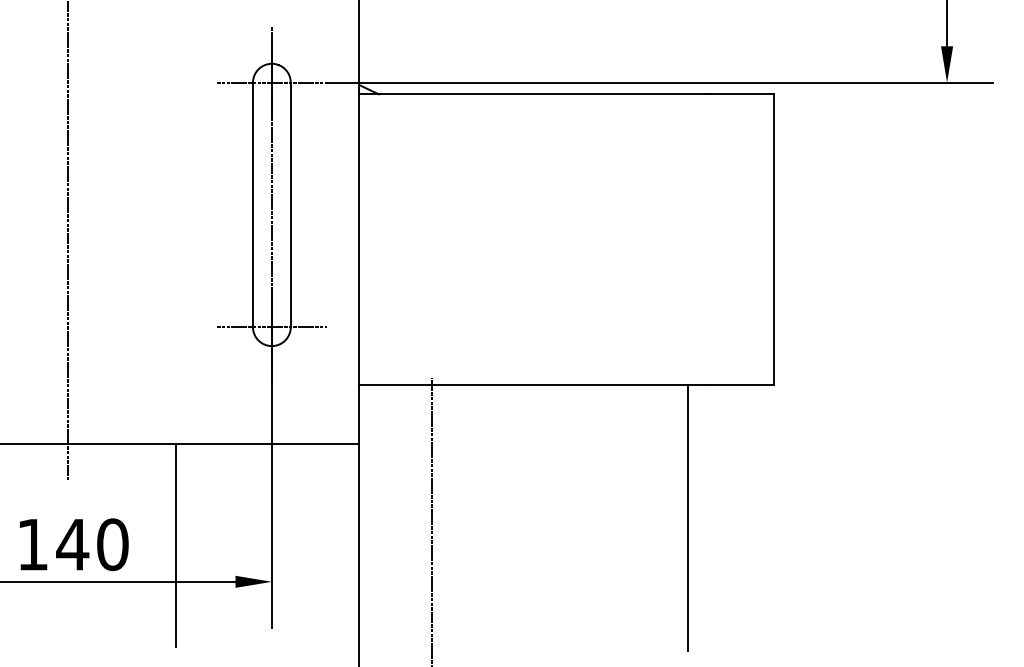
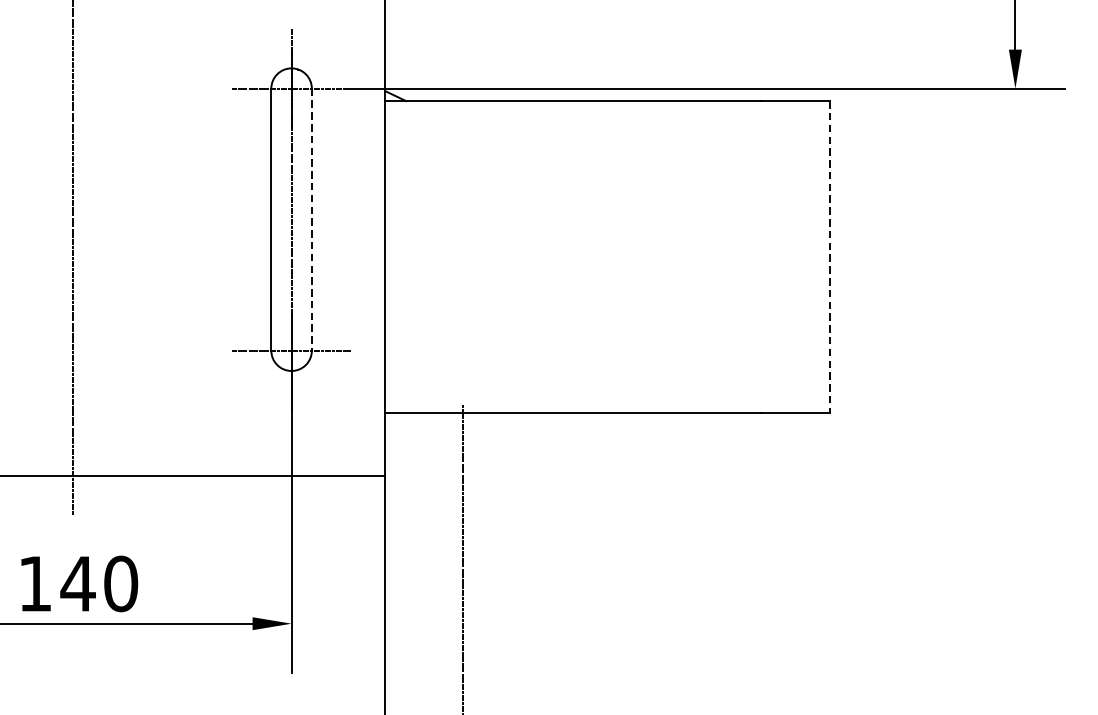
line: (290, 205) -> (311, 220), solid -> dashed
line: (773, 239) -> (829, 256), solid -> dashed
line: (688, 517) -> (738, 554), removed
line: (175, 544) -> (188, 583), removed

